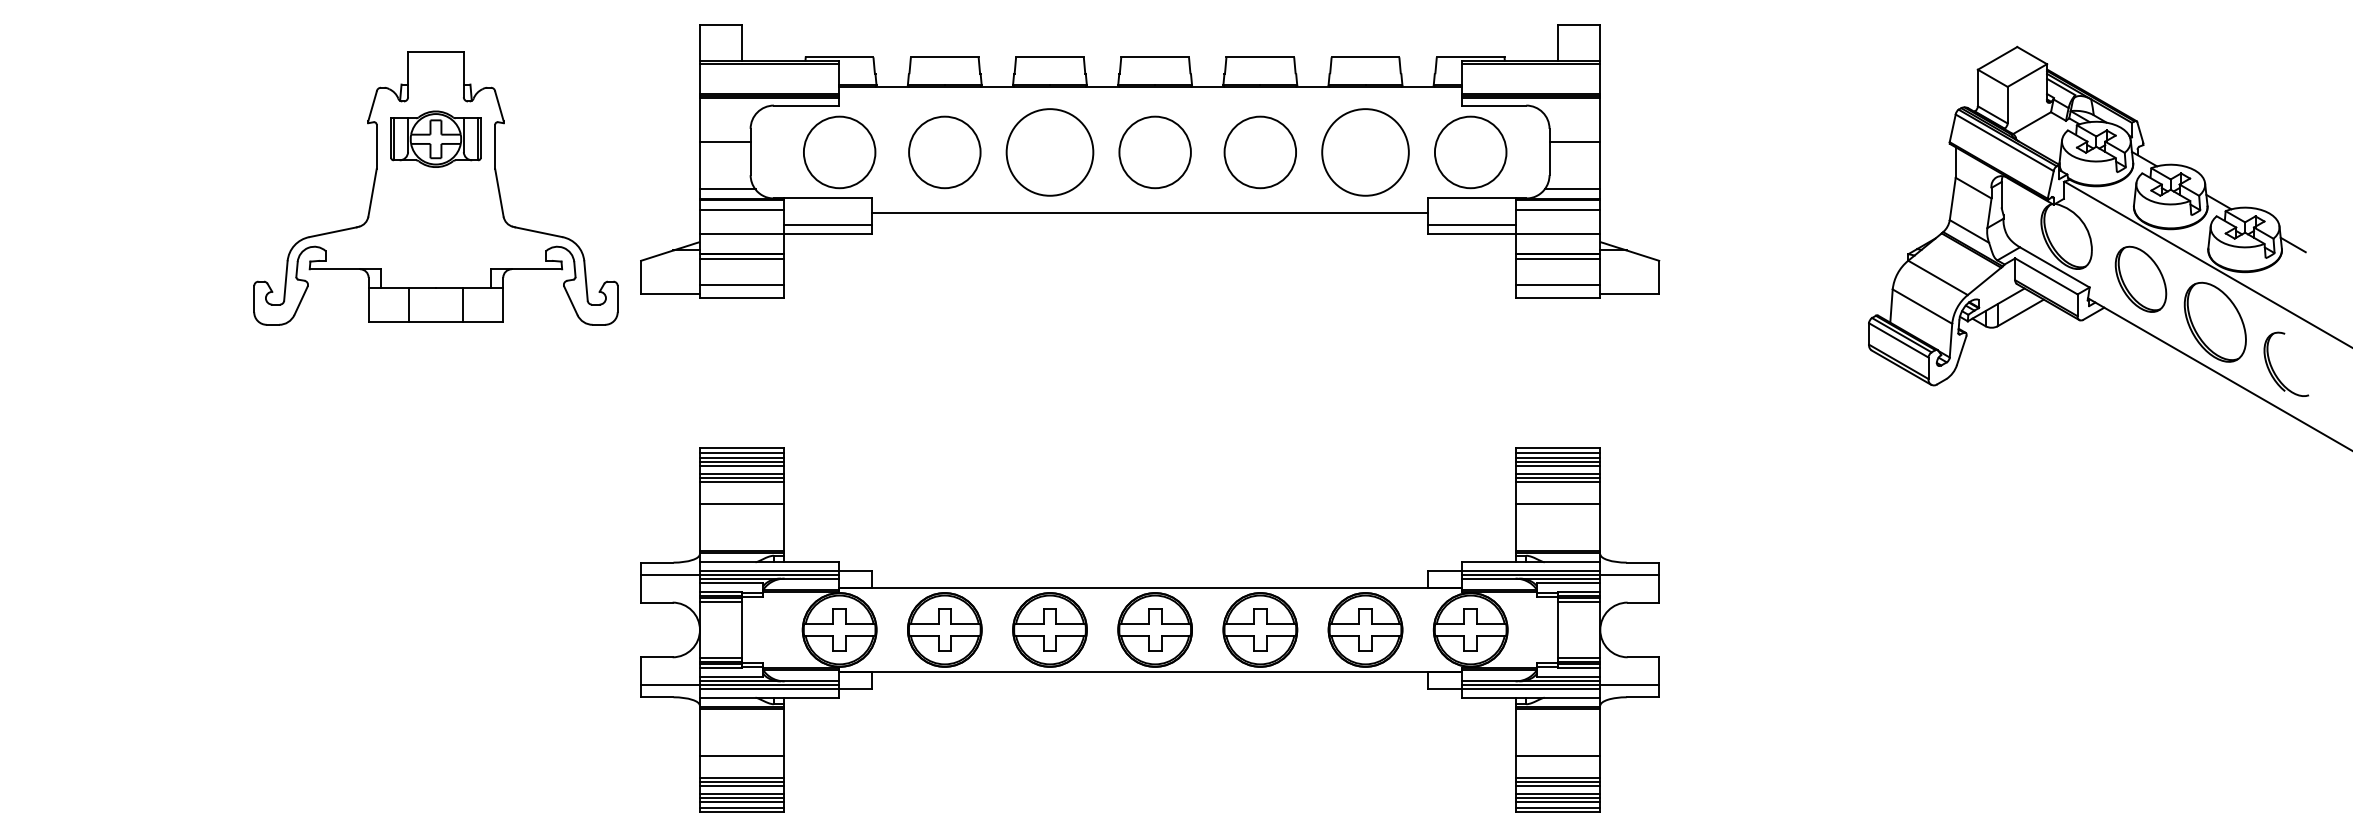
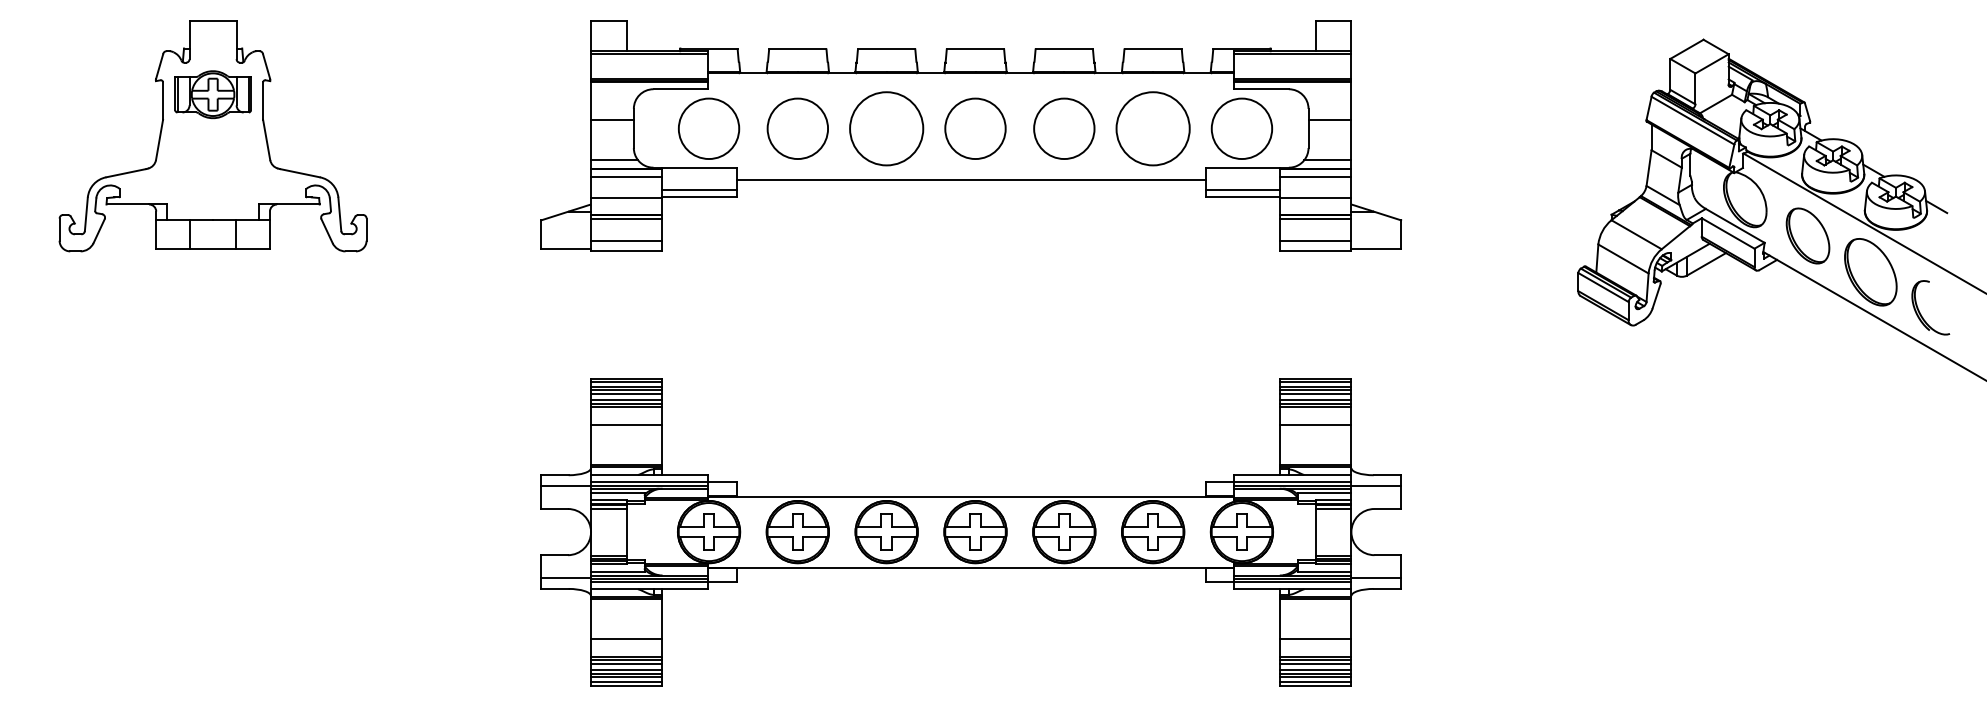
part: (435, 188) -> (212, 136), moved

